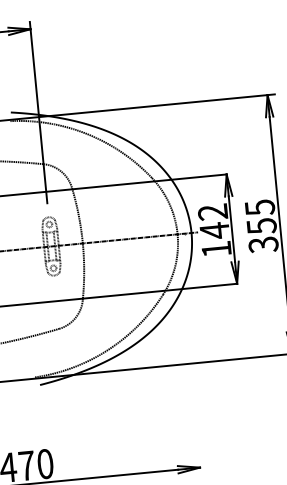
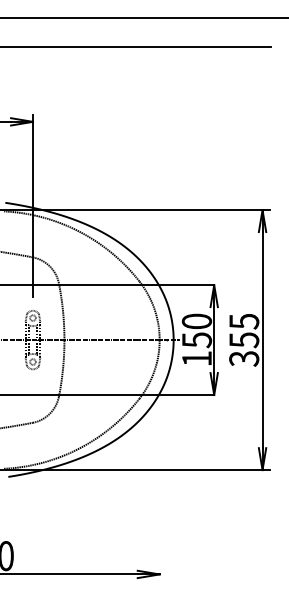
text: (214, 221) -> (197, 330), 142 -> 150

